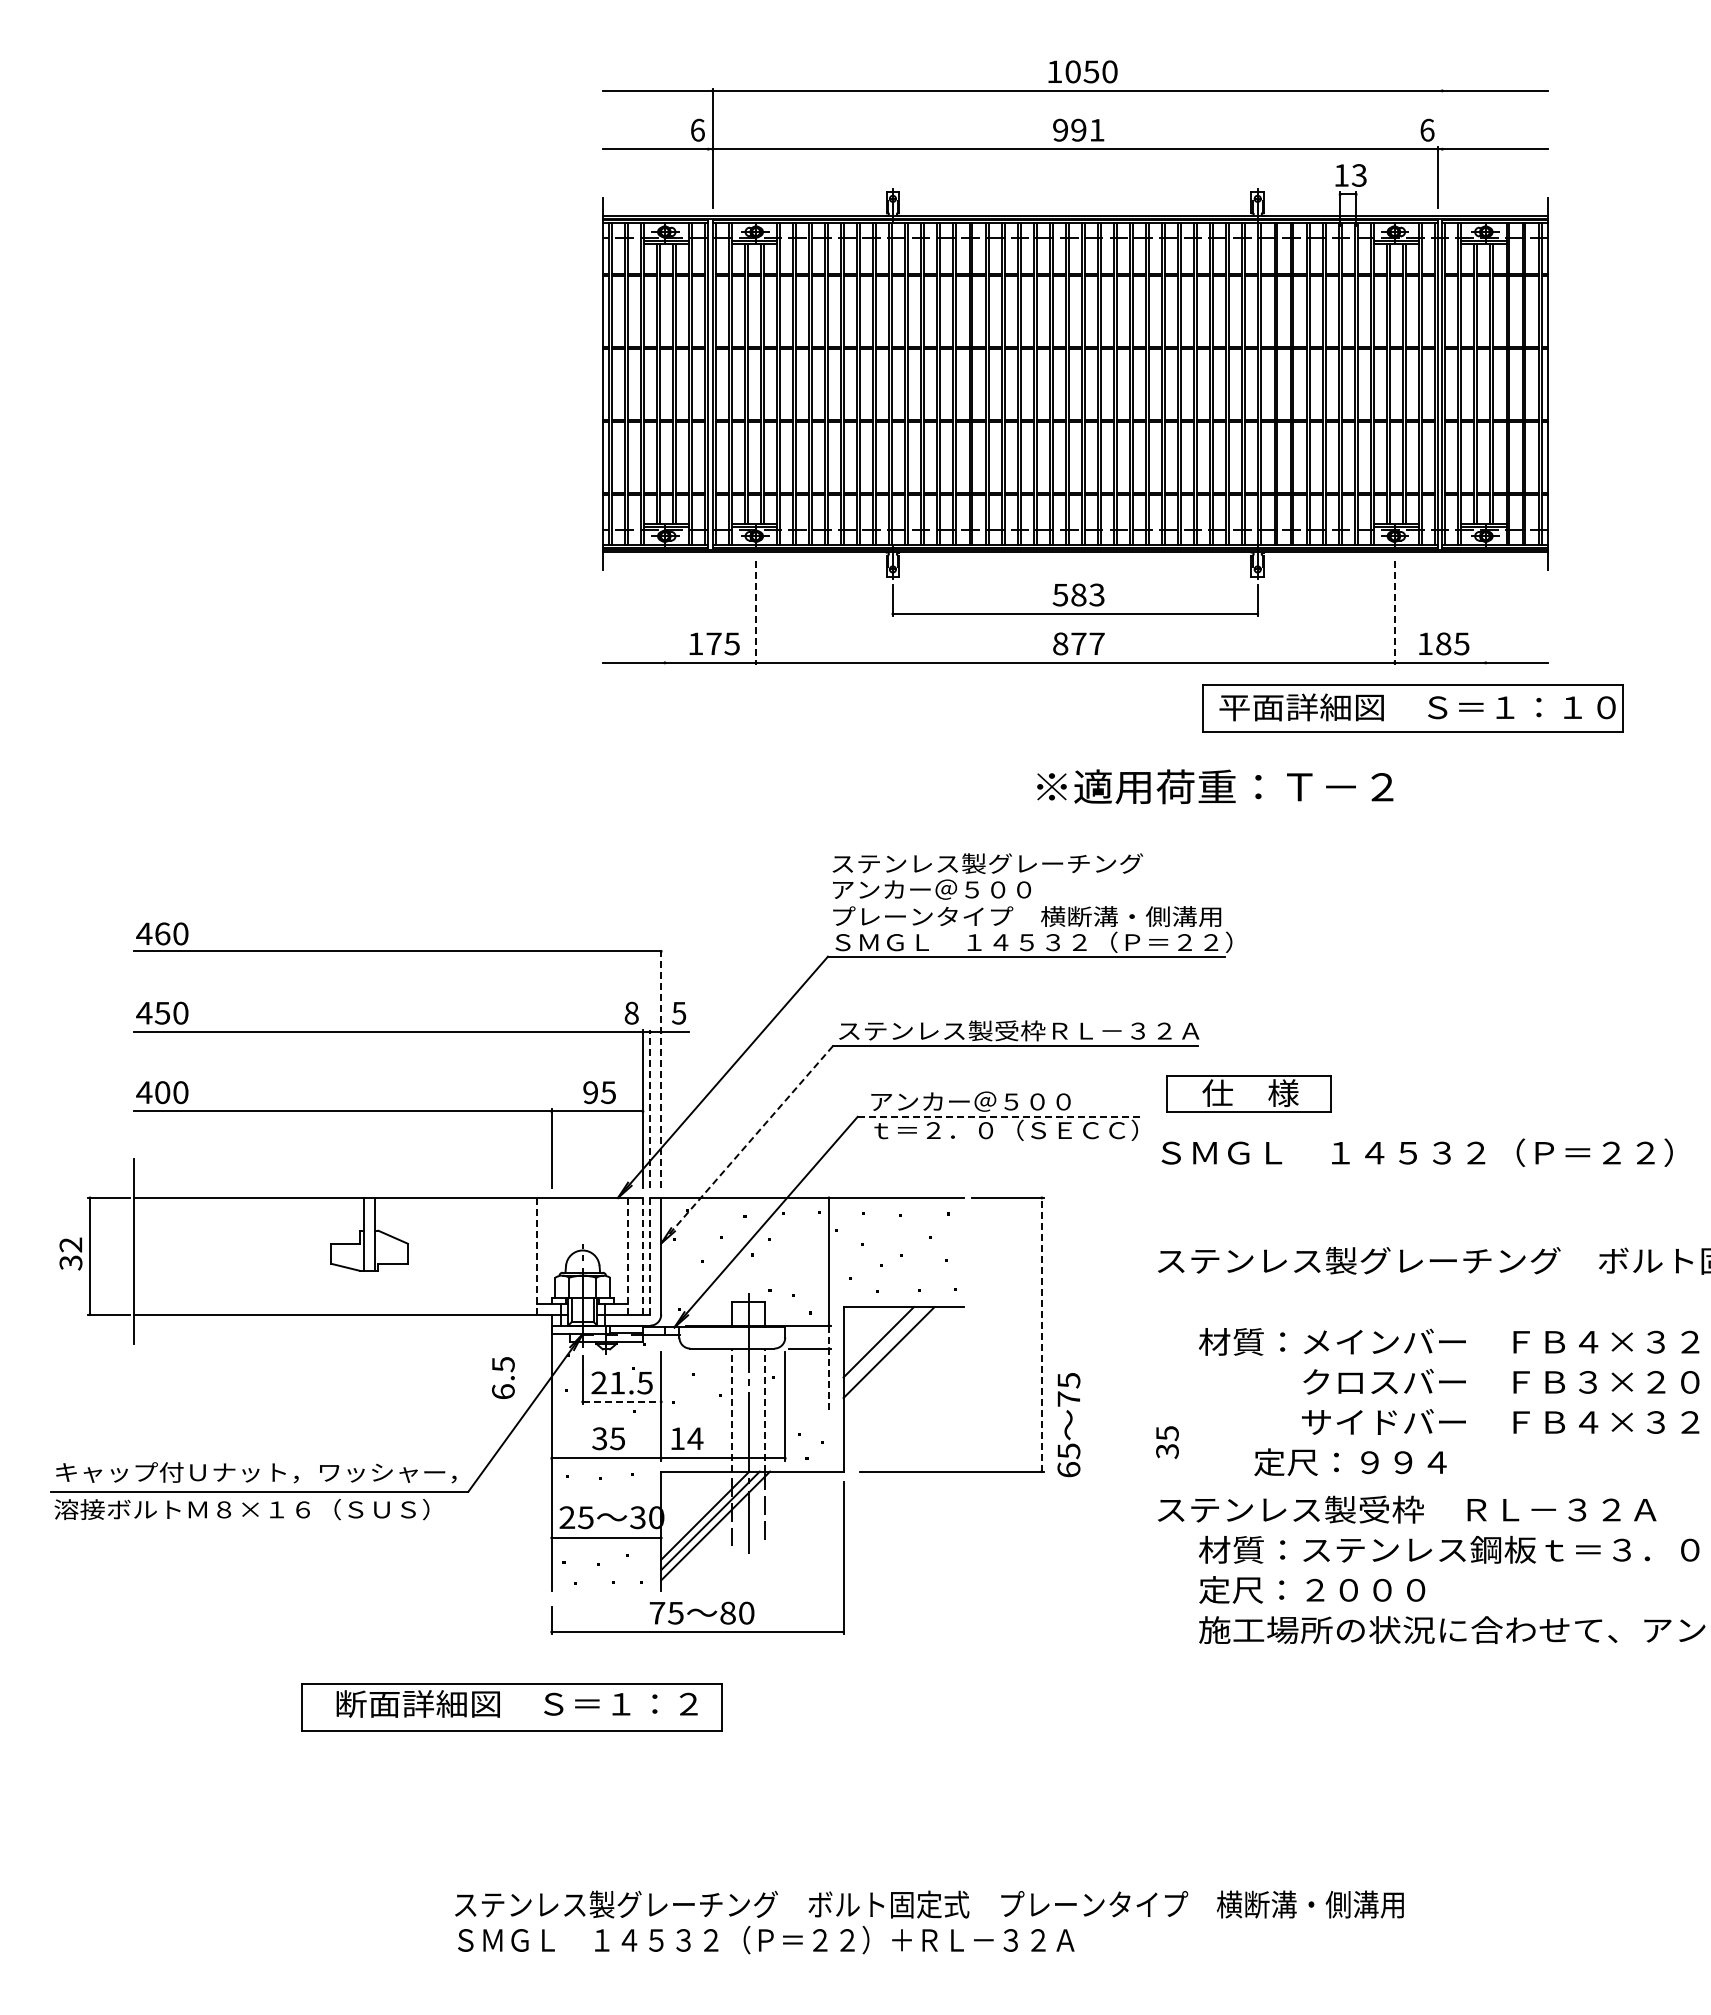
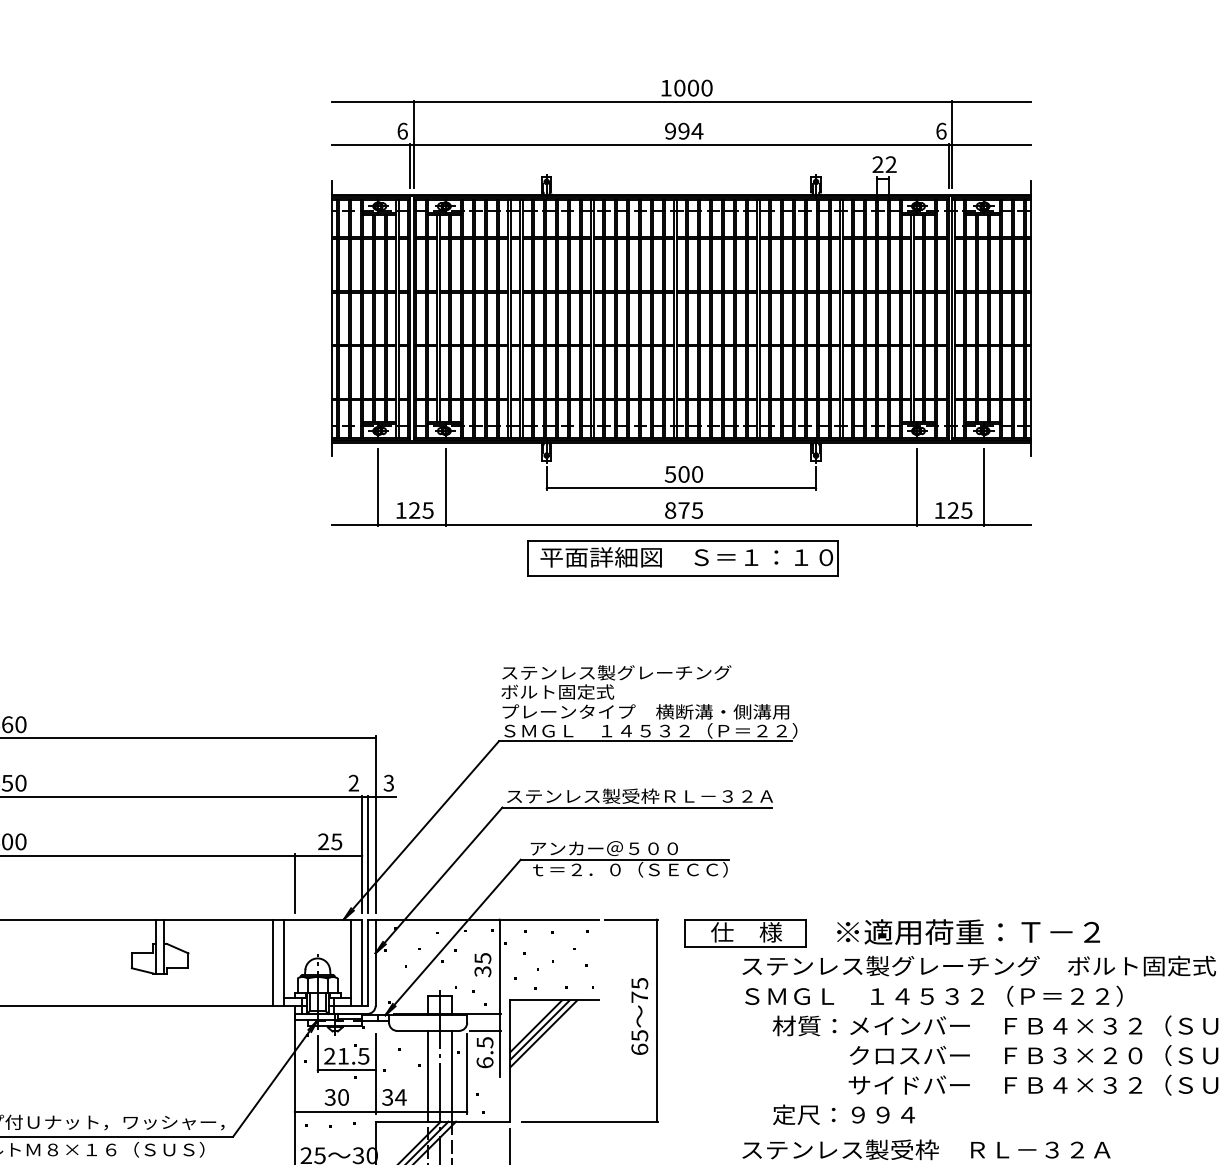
text: (1091, 71) -> (693, 87), 1050 -> 1000
text: (1096, 130) -> (697, 131), 991 -> 994
line: (1442, 147) -> (952, 143), added
text: (1350, 175) -> (884, 164), 13 -> 22
line: (708, 177) -> (410, 166), added
text: (1087, 594) -> (690, 474), 583 -> 500
line: (664, 612) -> (378, 487), added
line: (1485, 612) -> (984, 487), added
line: (756, 613) -> (446, 488), dashed -> solid
line: (1394, 613) -> (917, 488), dashed -> solid
text: (713, 643) -> (414, 510), 175 -> 125
text: (1096, 643) -> (697, 510), 877 -> 875
text: (1443, 643) -> (953, 510), 185 -> 125
part: (1412, 708) -> (683, 558), moved
text: (1215, 786) -> (968, 931), moved
text: (931, 889) -> (575, 691), アンカー＠５００ -> ボルト固定式
text: (631, 1012) -> (353, 782), 8 -> 2
text: (679, 1012) -> (389, 782), 5 -> 3
line: (661, 1068) -> (375, 824), dashed -> solid
text: (590, 1092) -> (323, 841), 95 -> 25
part: (1248, 1093) -> (745, 932), moved
line: (650, 1108) -> (367, 853), dashed -> solid
line: (998, 1116) -> (624, 859), dashed -> solid
line: (747, 1144) -> (439, 880), dashed -> solid
text: (1416, 1152) -> (933, 996), moved
line: (522, 1255) -> (273, 962), added
line: (537, 1256) -> (284, 962), dashed -> solid
line: (628, 1256) -> (351, 962), dashed -> solid
line: (642, 1256) -> (361, 962), dashed -> solid
line: (650, 1256) -> (367, 962), dashed -> solid
line: (1041, 1334) -> (656, 1020), dashed -> solid
line: (883, 1347) -> (539, 1030), added
line: (829, 1368) -> (499, 1045), dashed -> solid
text: (503, 1377) -> (485, 1052), moved
line: (622, 1401) -> (347, 1069), dashed -> solid
line: (732, 1409) -> (428, 1075), dashed -> solid
line: (765, 1409) -> (452, 1075), dashed -> solid
text: (1068, 1425) -> (639, 1016), moved
text: (617, 1438) -> (343, 1097), 35 -> 30
text: (677, 1438) -> (387, 1097), 14 -> 34
text: (1167, 1442) -> (482, 965), moved
text: (1350, 1462) -> (844, 1114), moved

